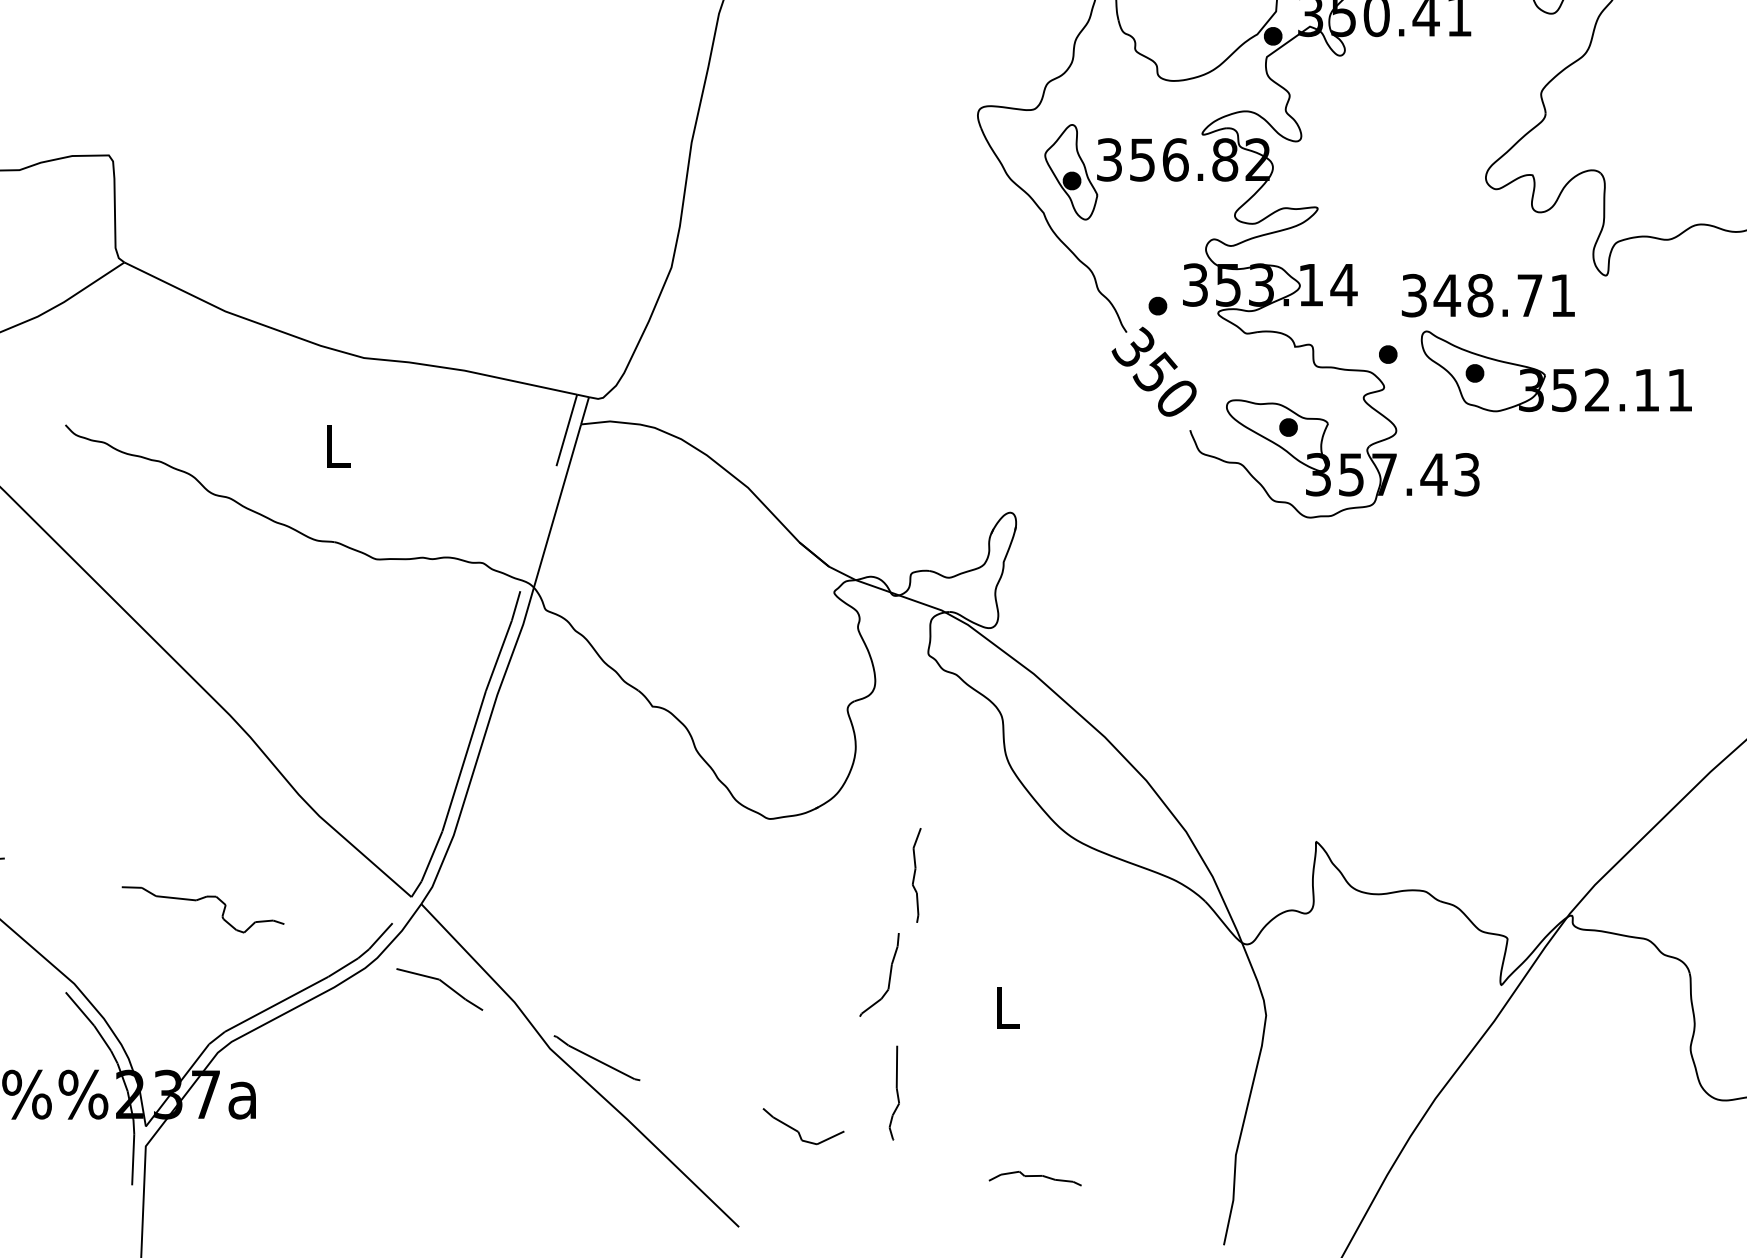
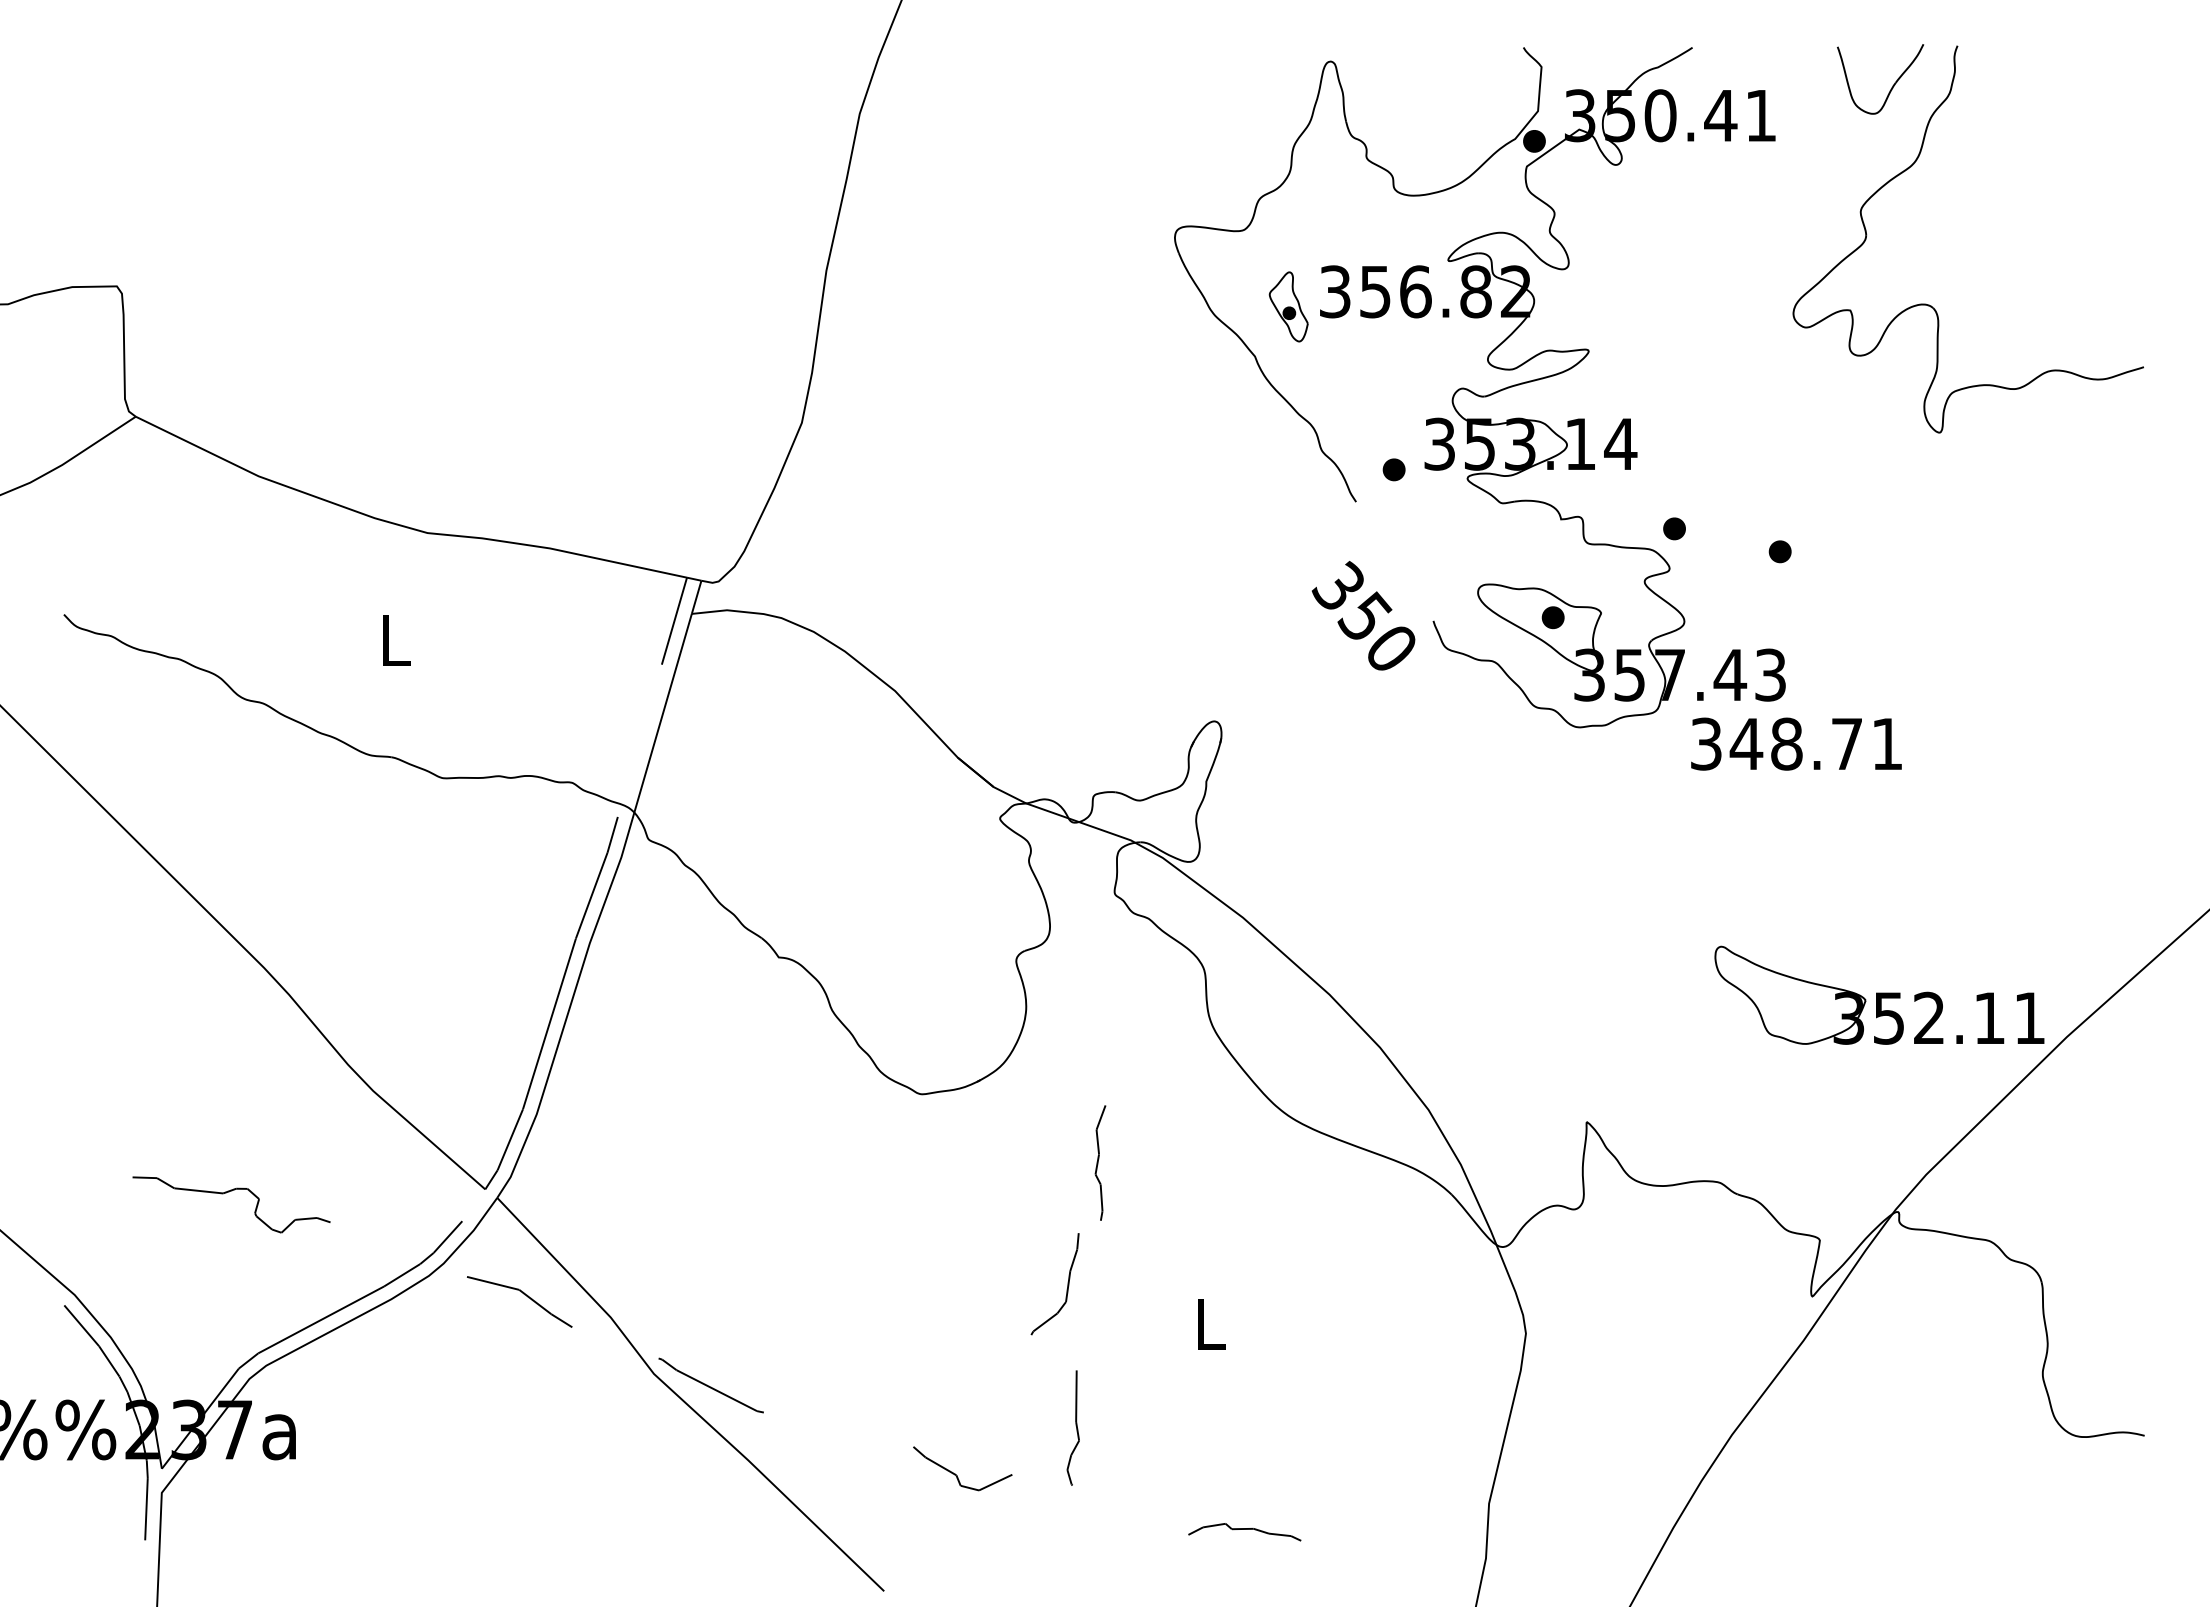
part: (1071, 171) -> (1288, 306), size x0.6
text: (1488, 295) -> (1796, 743), moved
part: (1556, 370) -> (1879, 994), moved
text: (1154, 371) -> (1363, 615), moved

